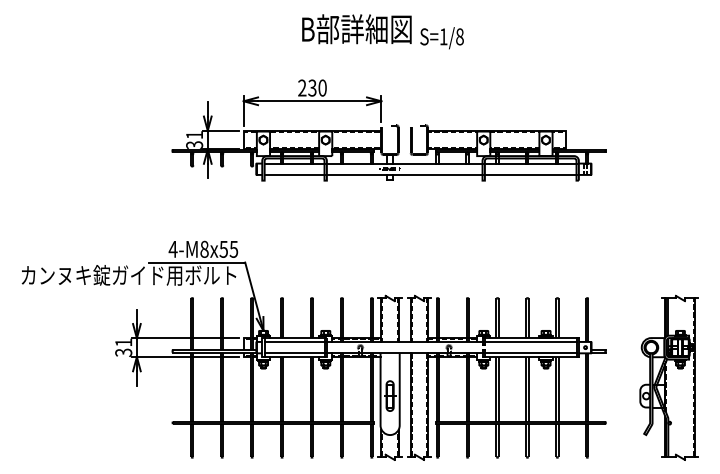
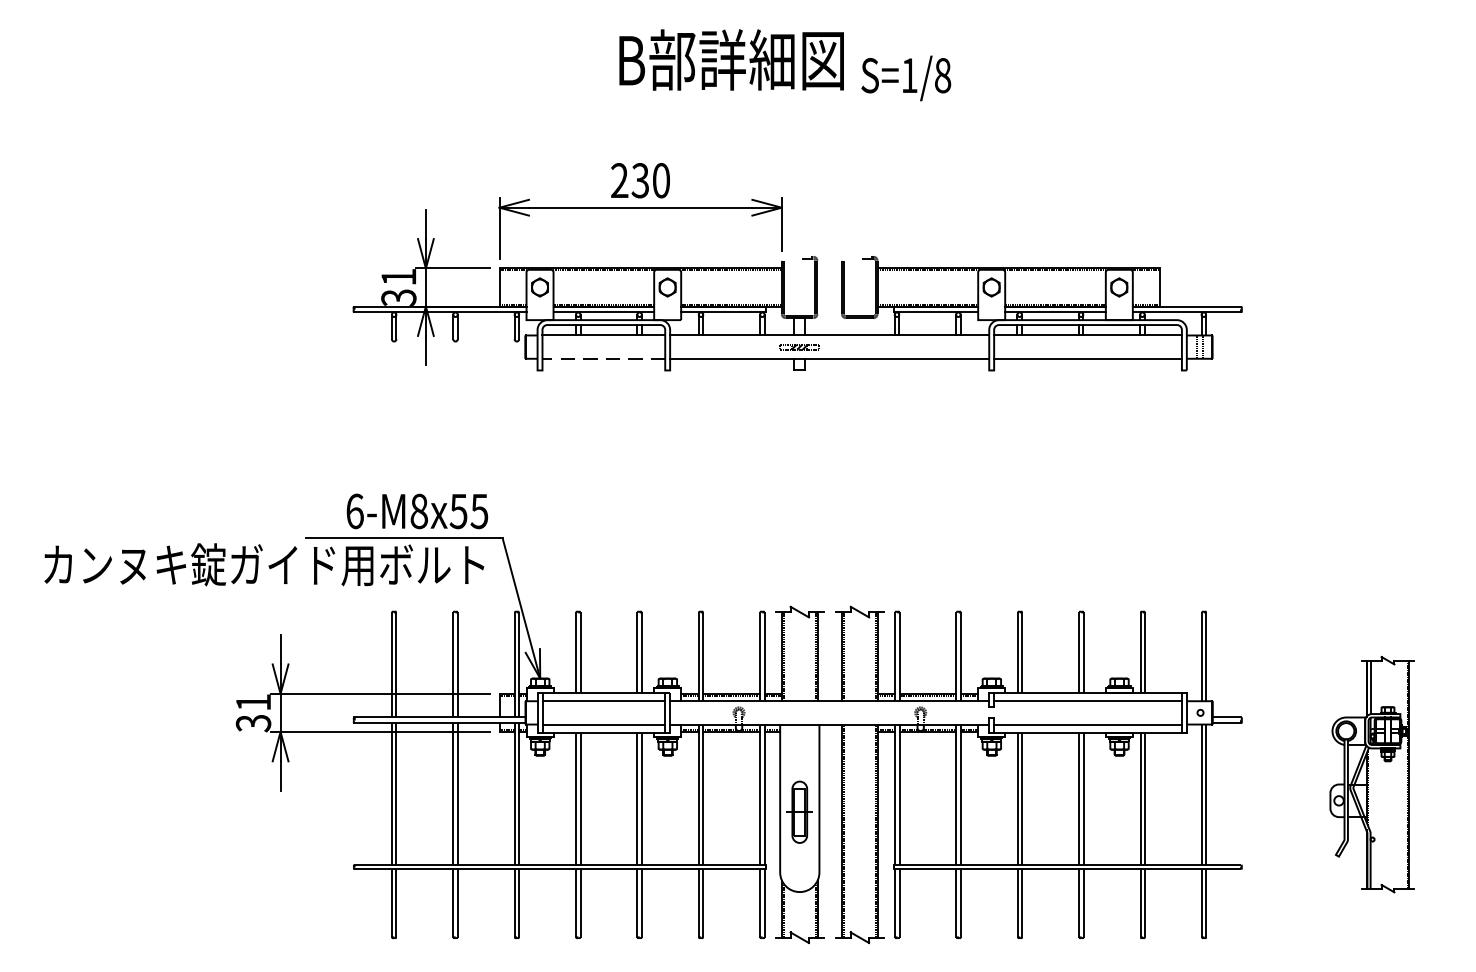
line: (294, 174) -> (603, 357), solid -> dashed
text: (172, 248) -> (353, 509), 4-M8x55 -> 6-M8x55
part: (668, 377) -> (1370, 774), size x0.7

